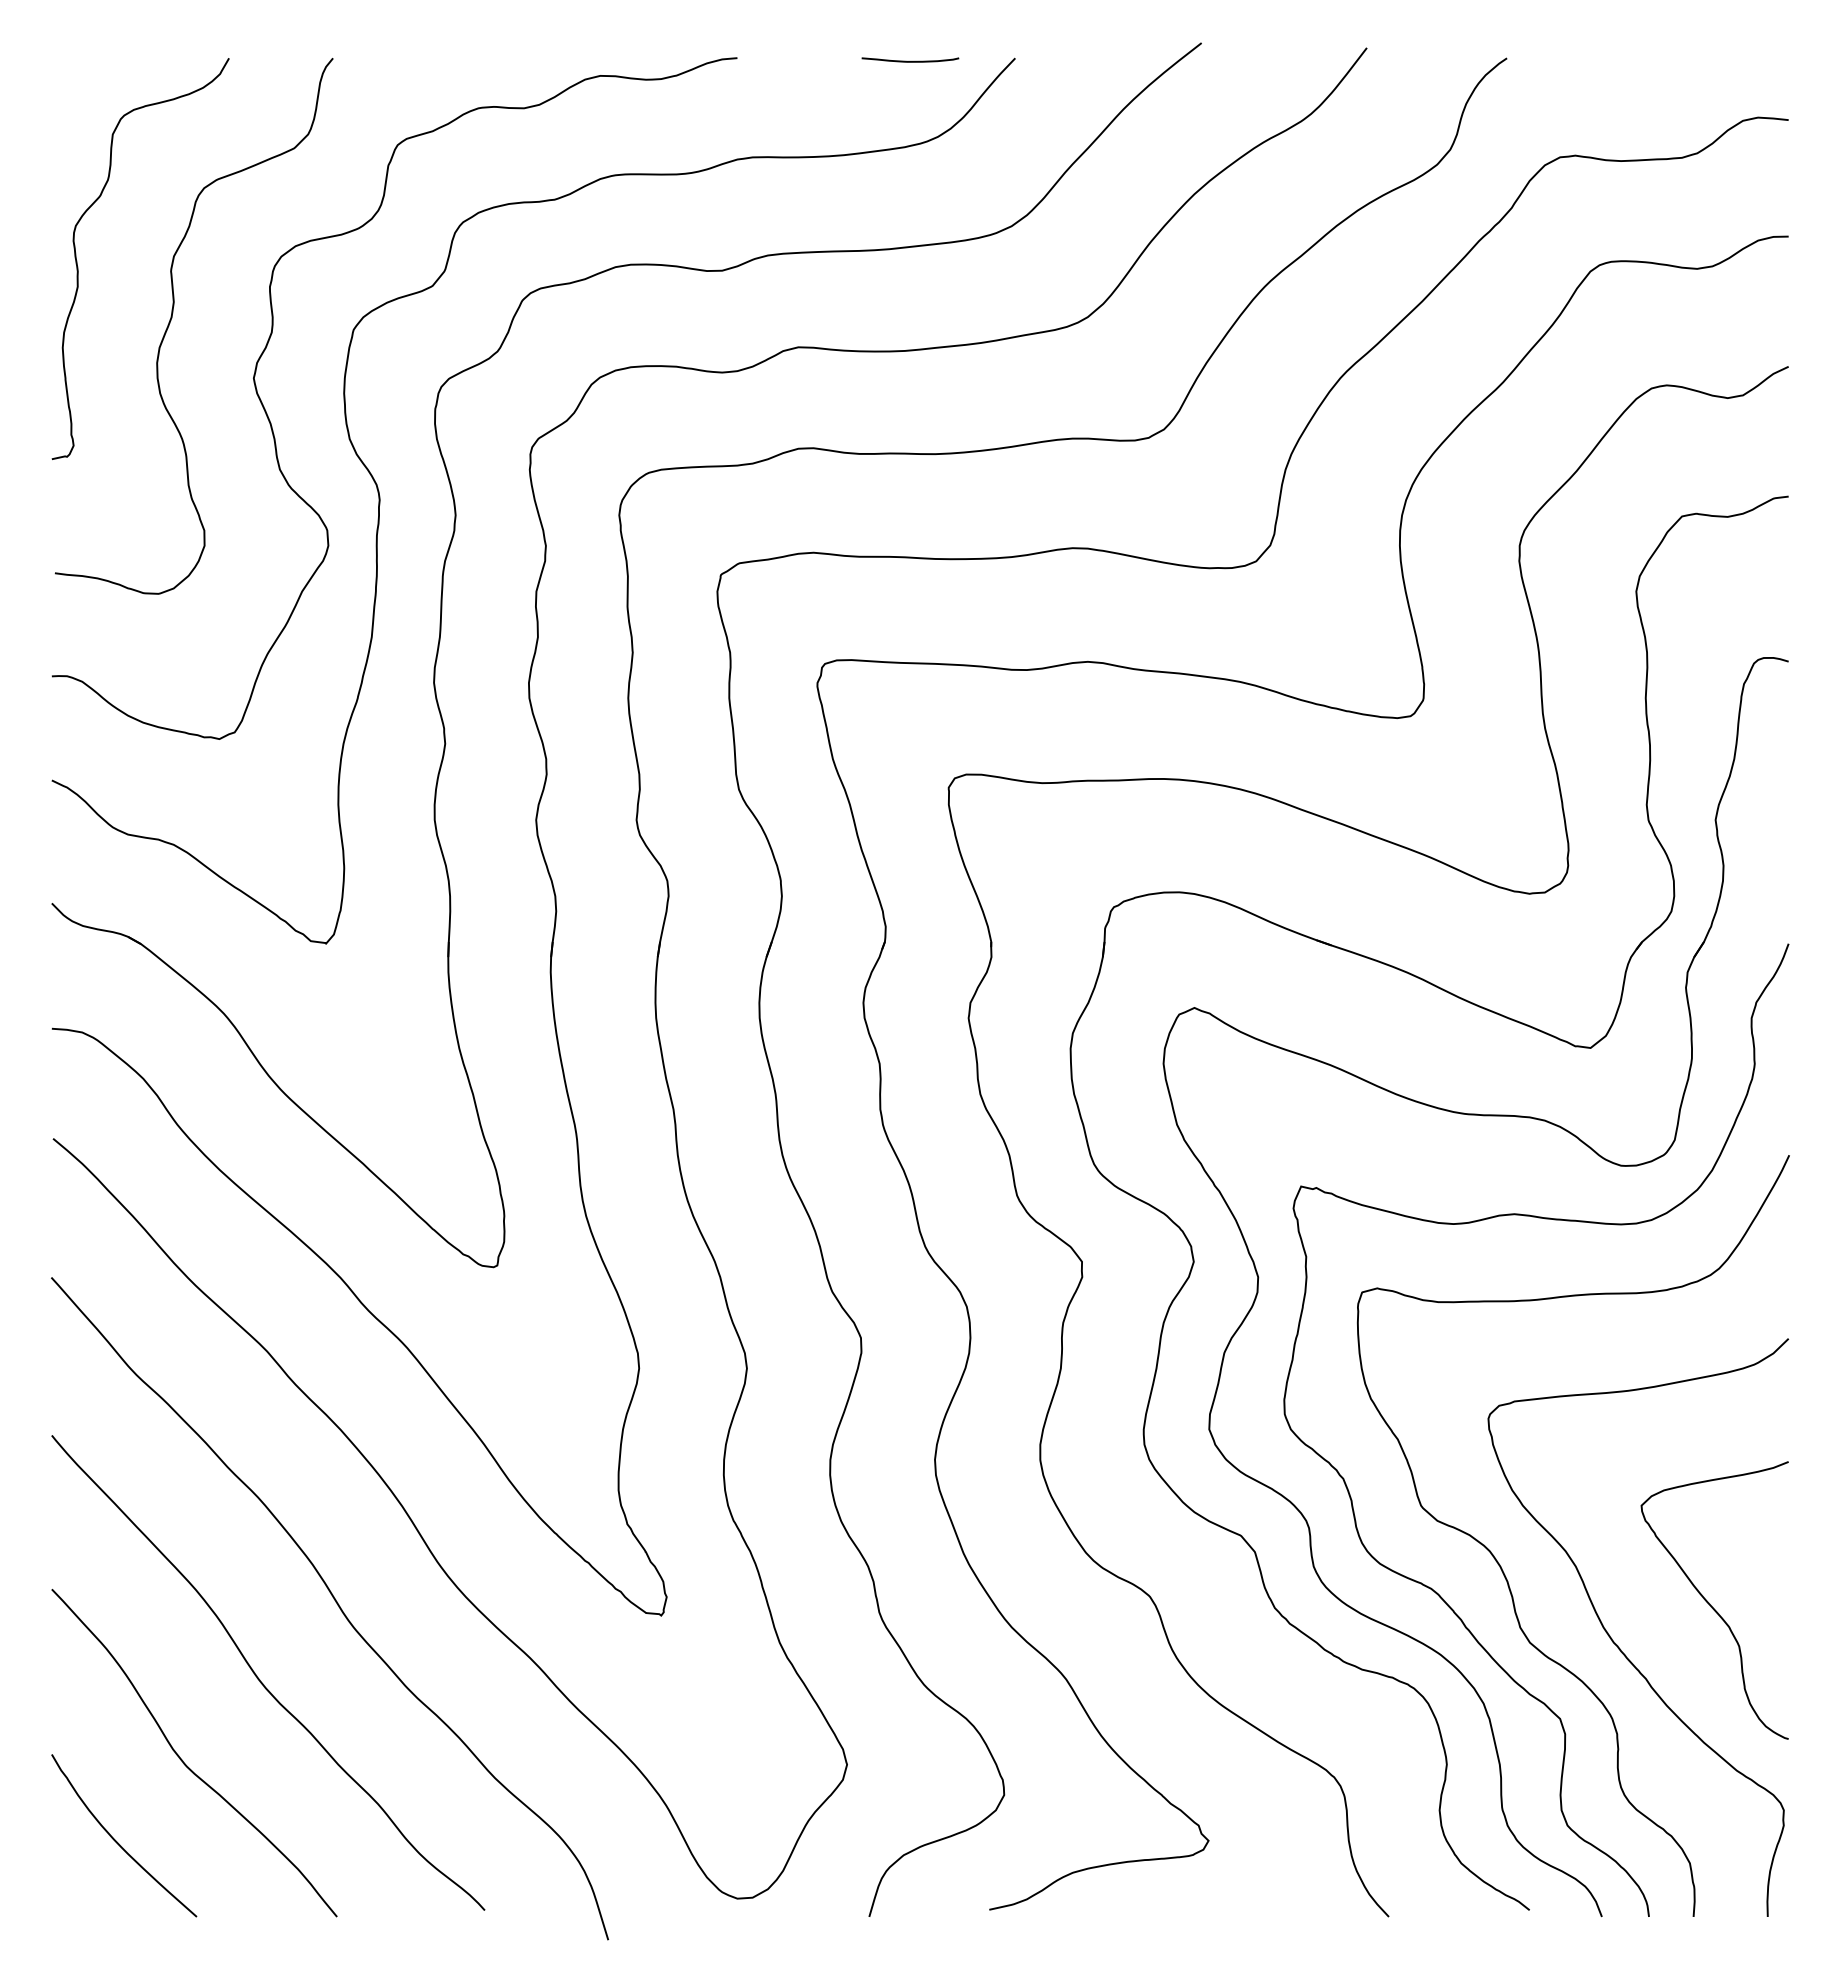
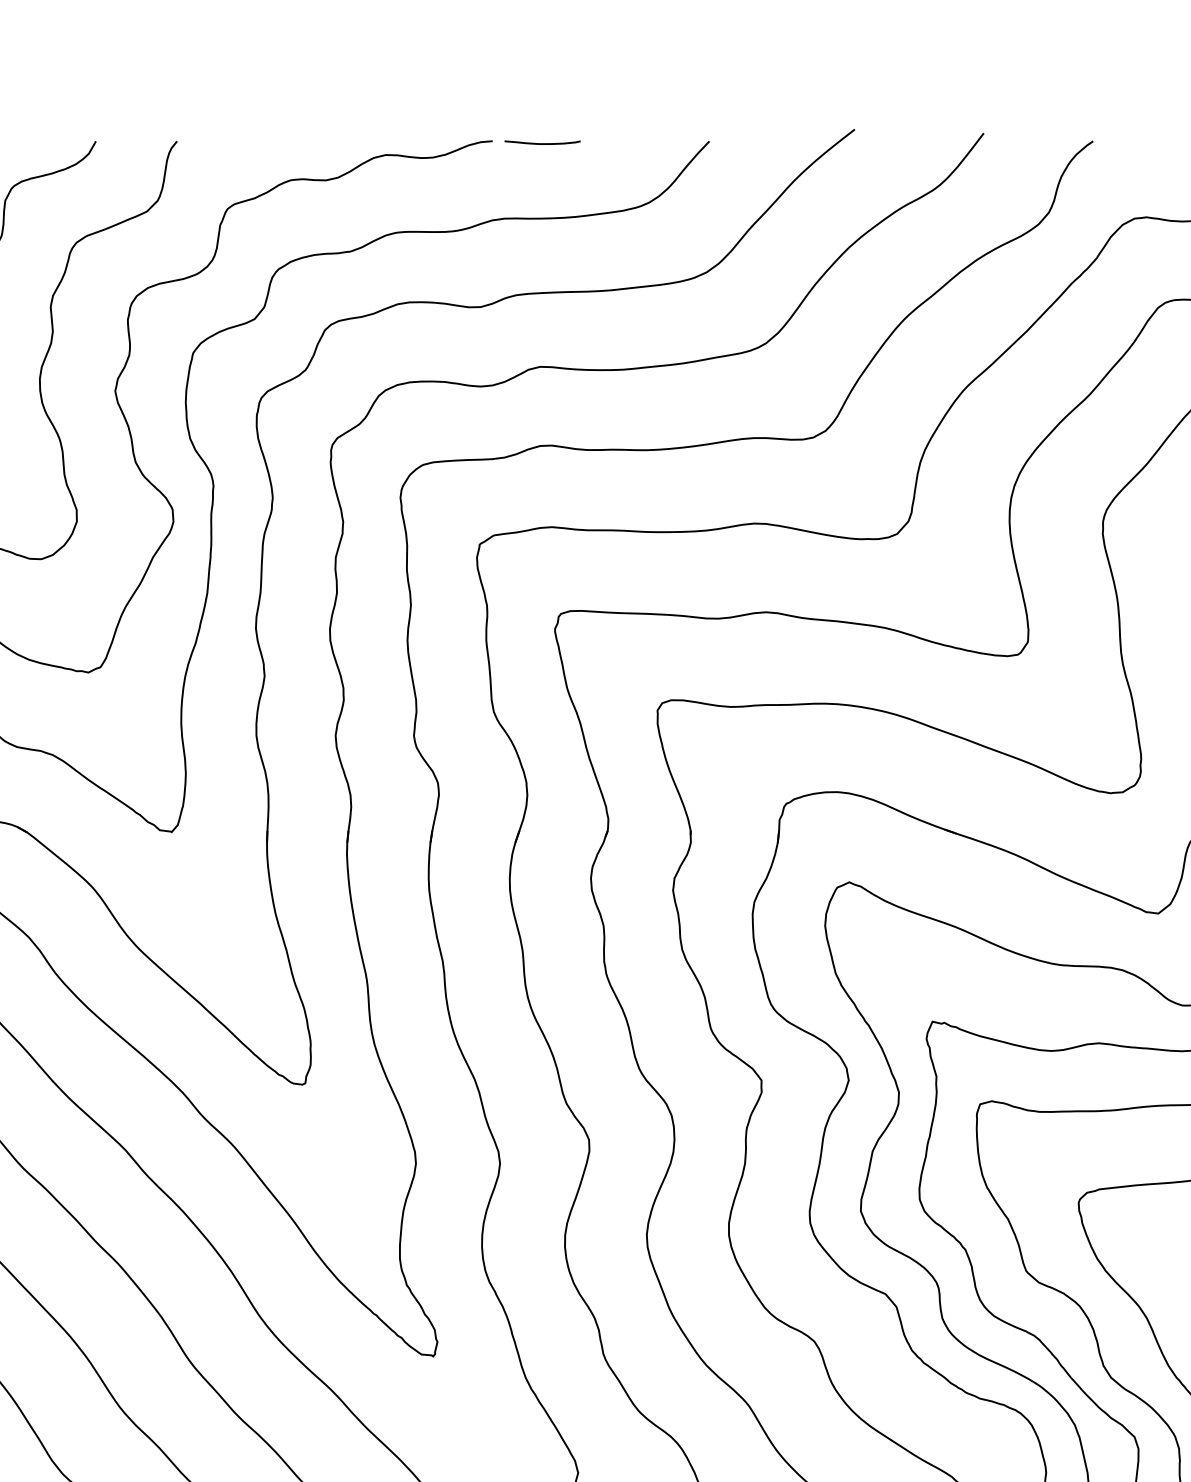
curve: (910, 60) -> (542, 143), moved

